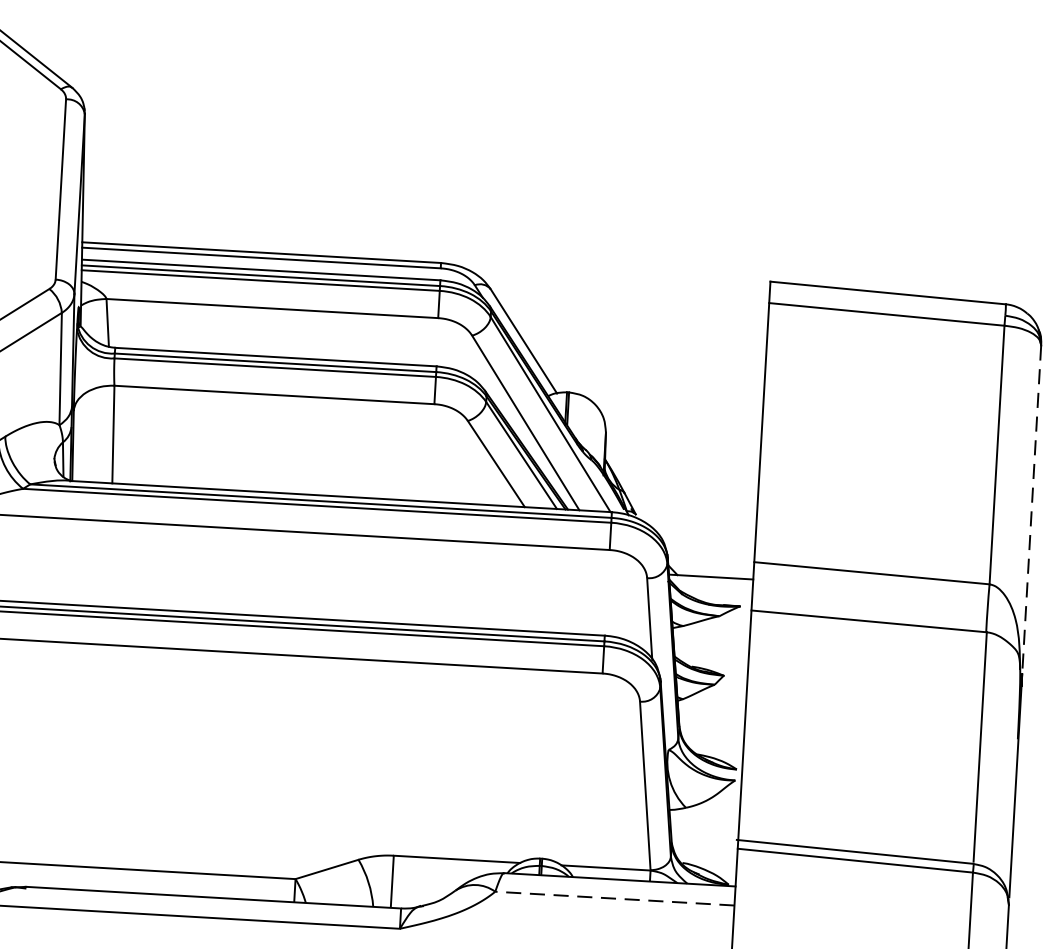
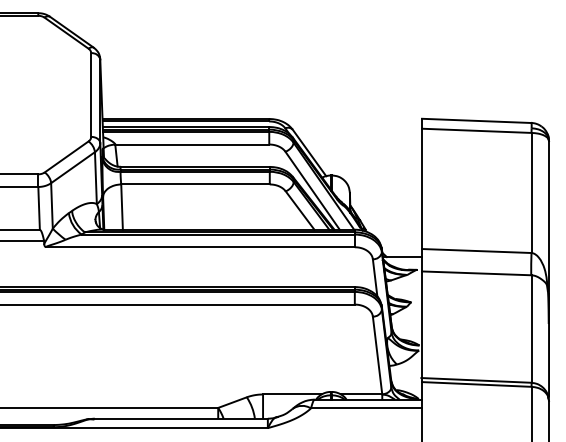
line: (1032, 516) -> (549, 220), dashed -> solid
line: (614, 898) -> (366, 408), dashed -> solid

